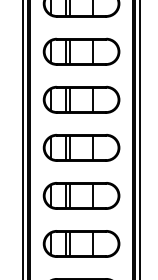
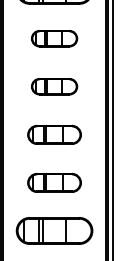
part: (81, 51) -> (54, 38), size x0.6
part: (81, 99) -> (54, 86), size x0.6
part: (81, 147) -> (54, 134), size x0.7
part: (81, 195) -> (54, 182), size x0.7

